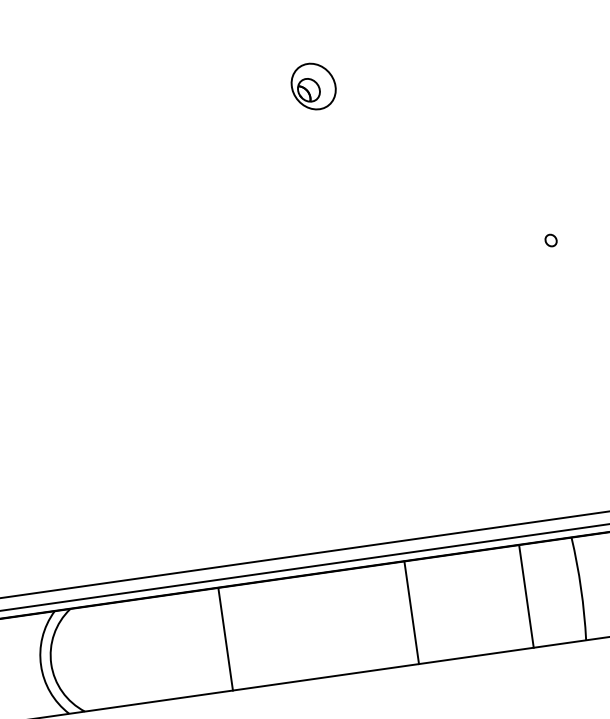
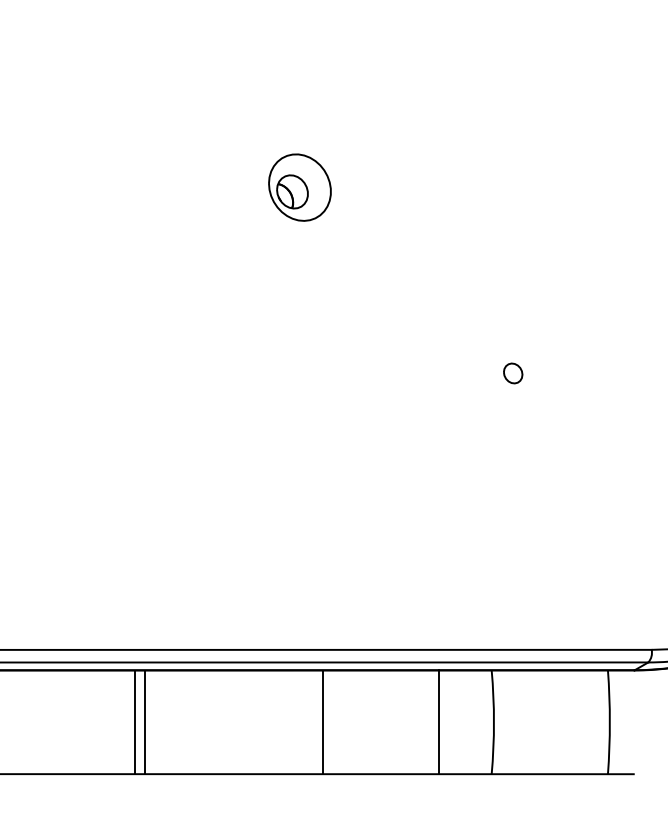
part: (313, 86) -> (299, 187), size x1.43
part: (551, 240) -> (513, 373), size x1.67
line: (236, 637) -> (145, 722), added

